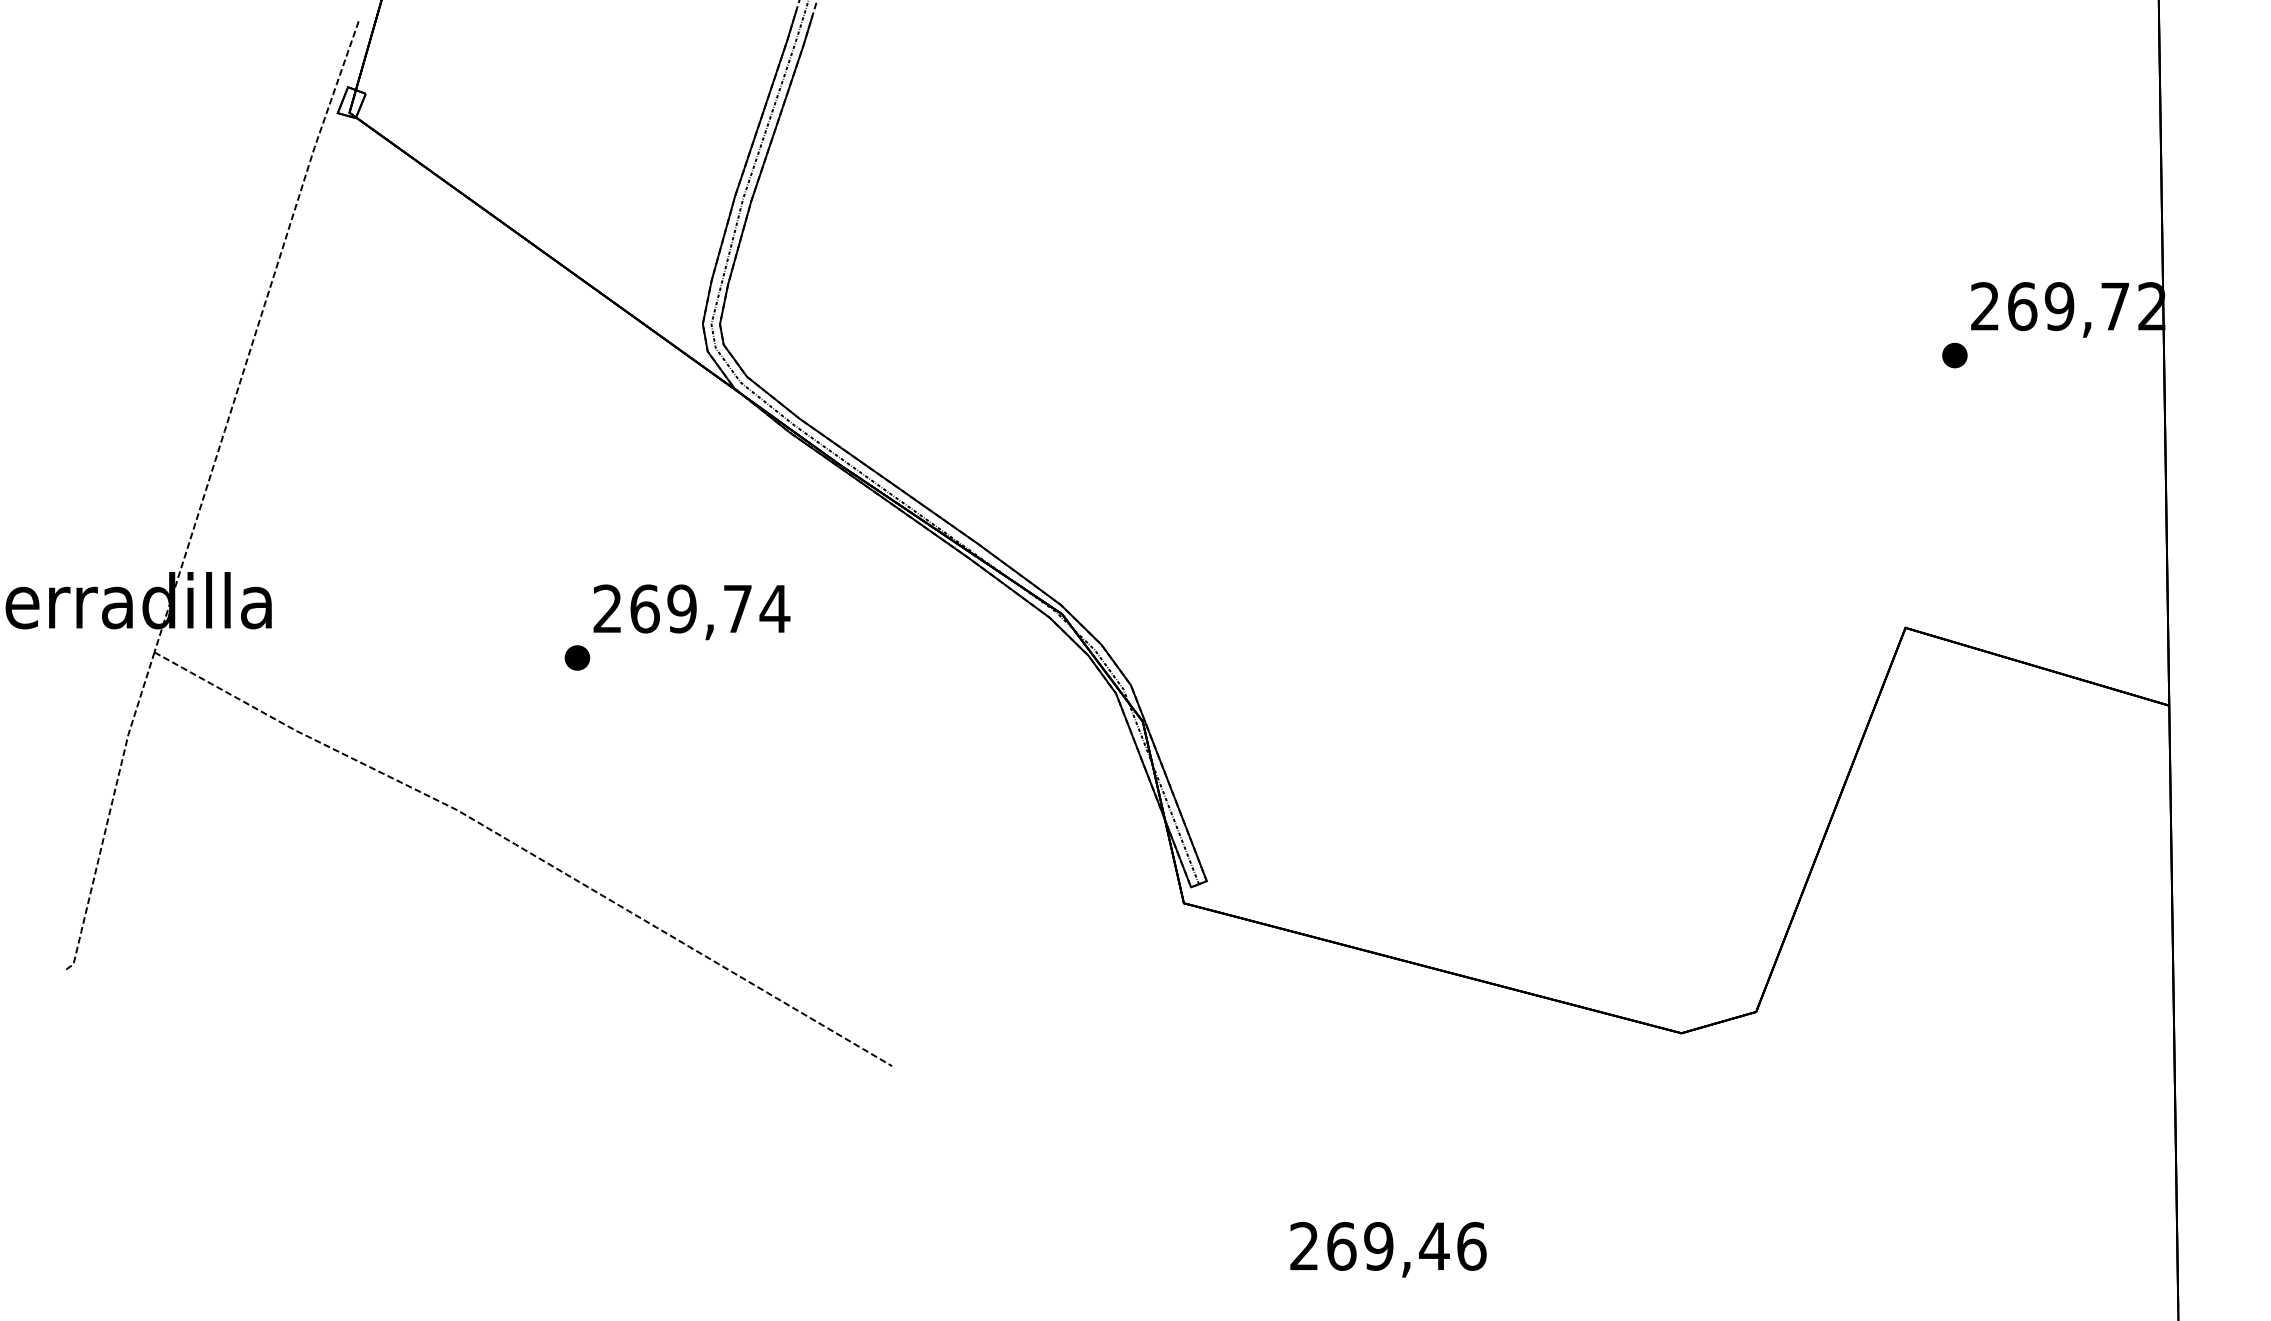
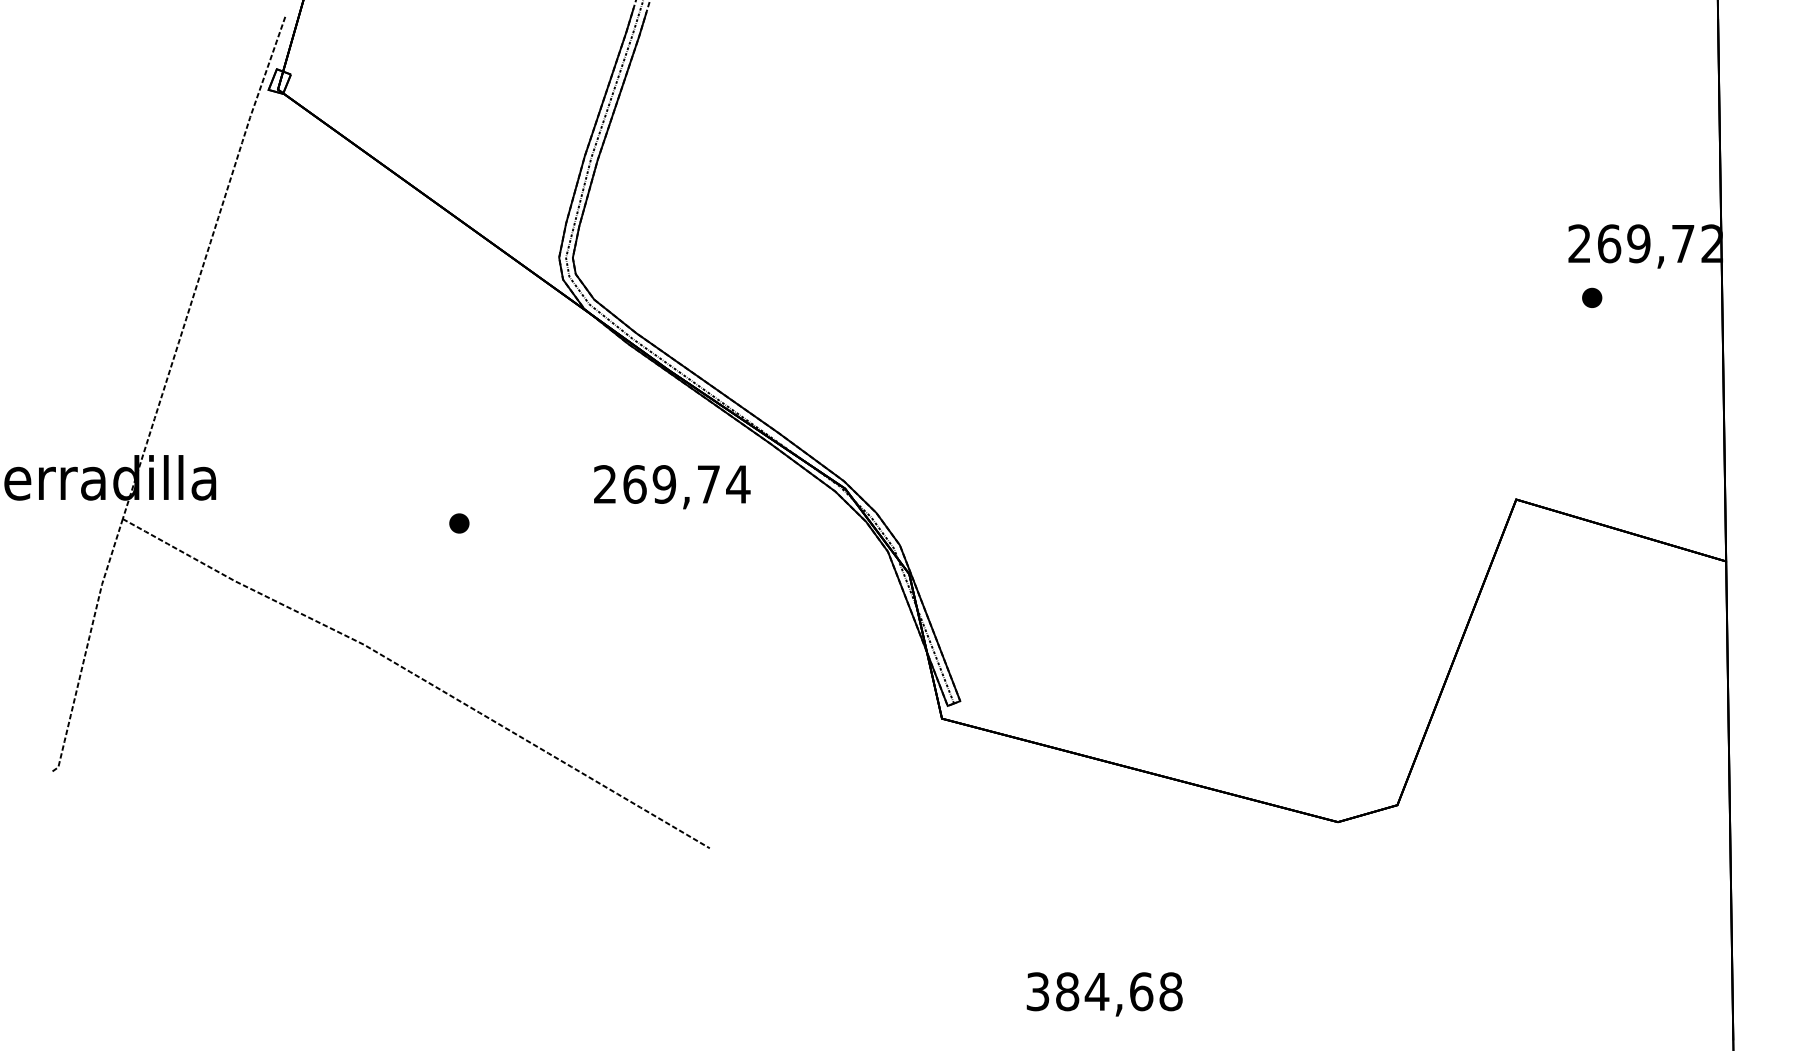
part: (1954, 355) -> (1591, 297), moved
text: (691, 612) -> (671, 487), moved
text: (1388, 1245) -> (1104, 991), 269,46 -> 384,68

